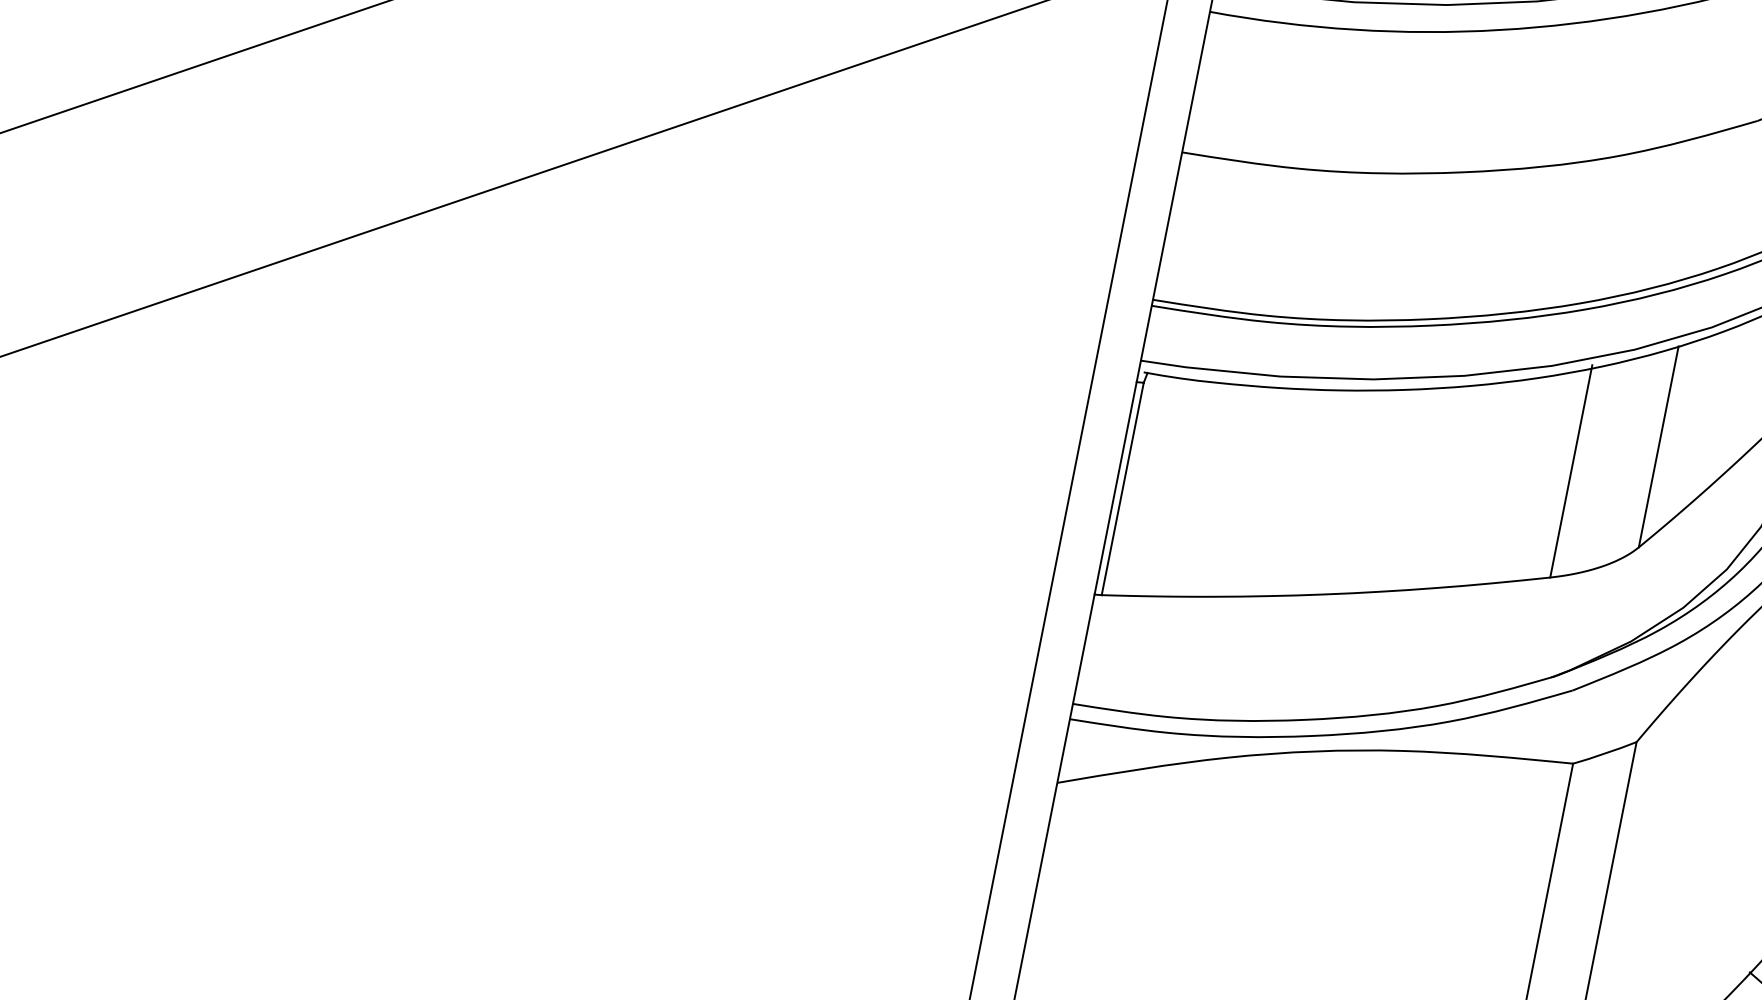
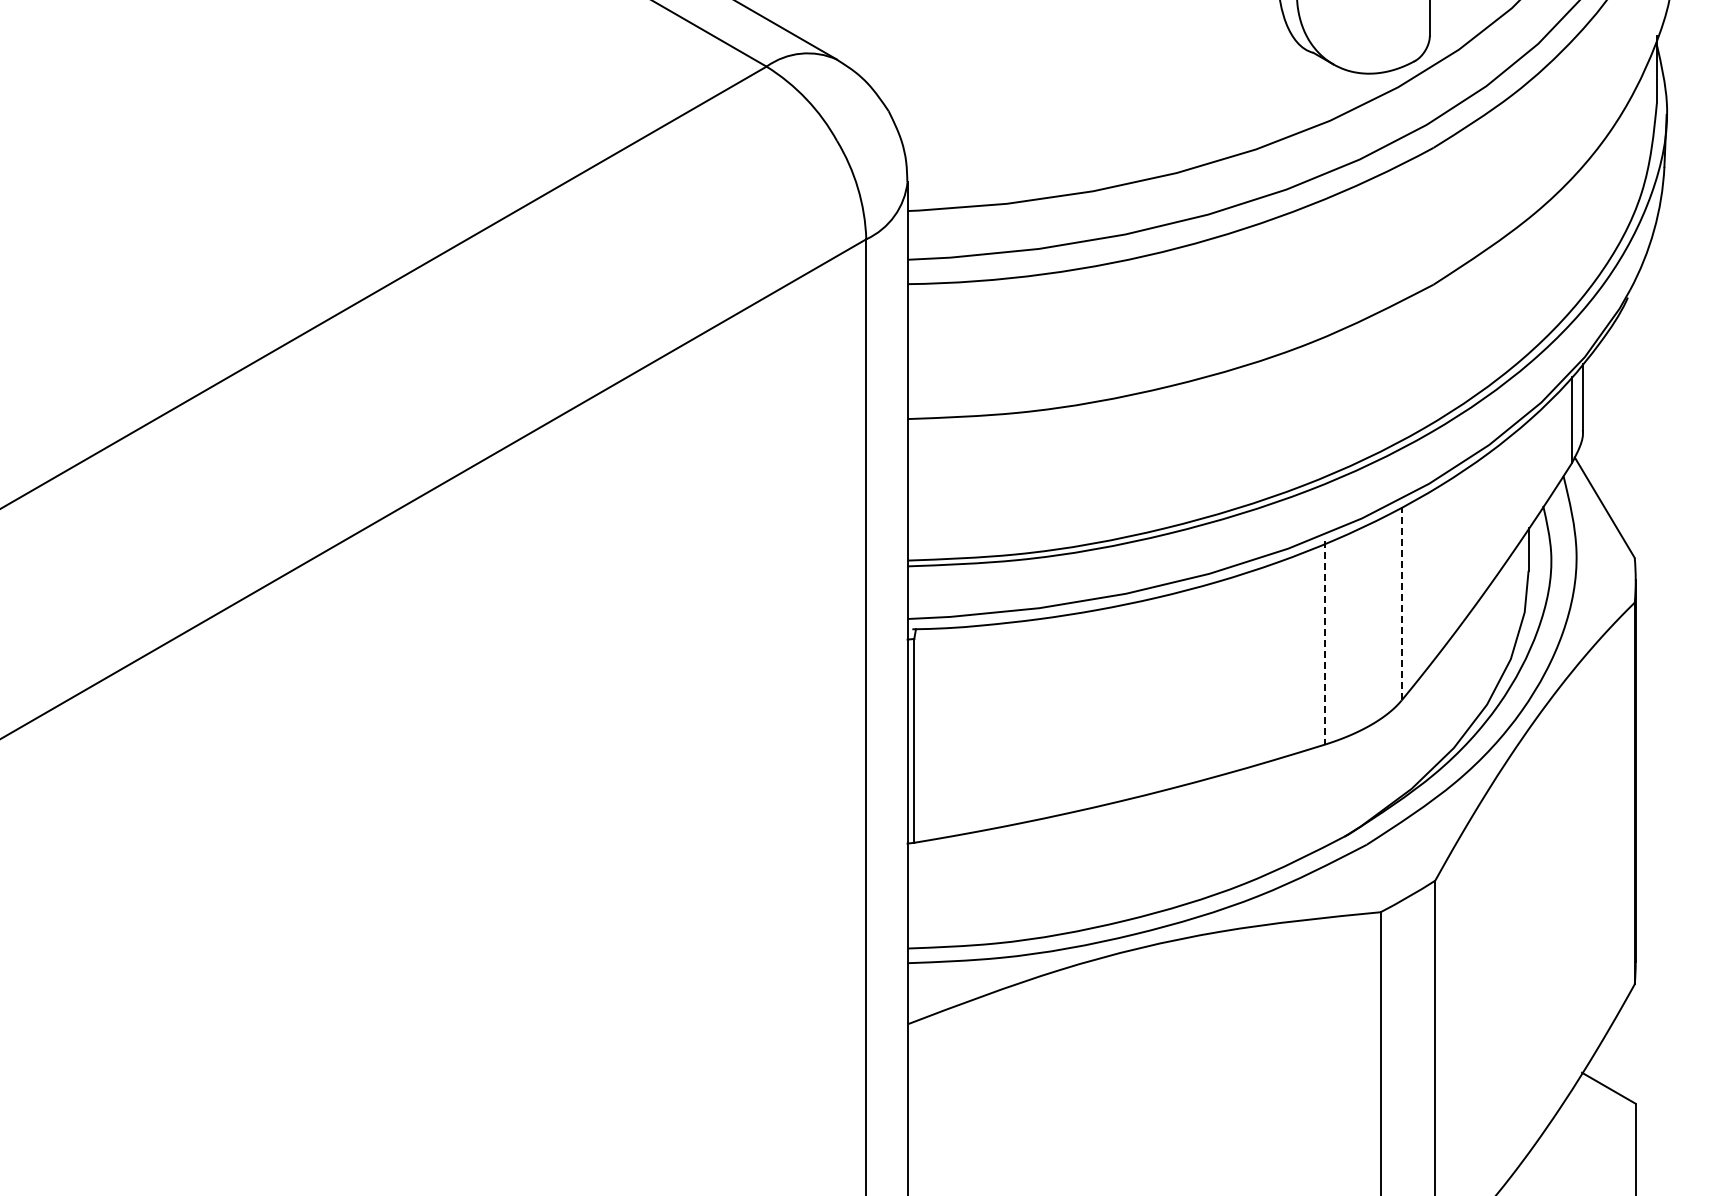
line: (1658, 446) -> (1401, 603), solid -> dashed
line: (1571, 471) -> (1325, 642), solid -> dashed

